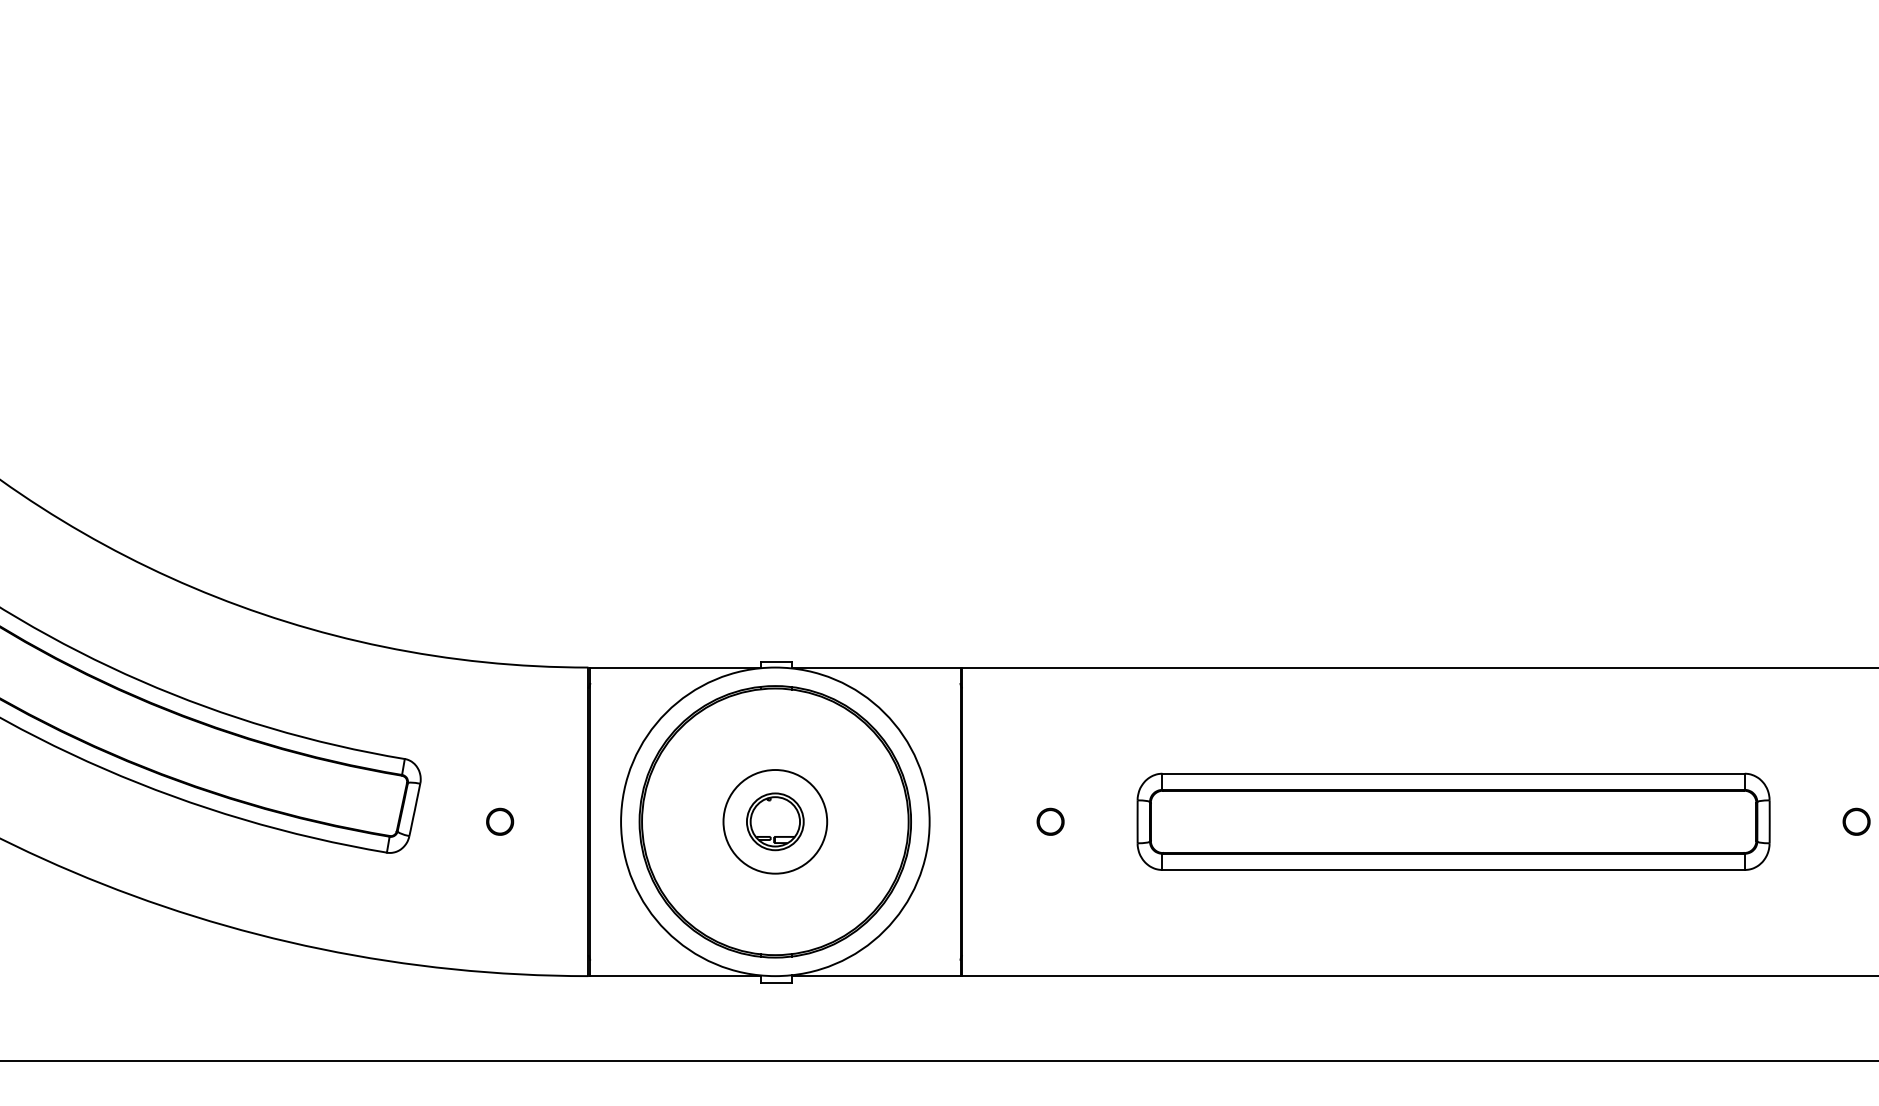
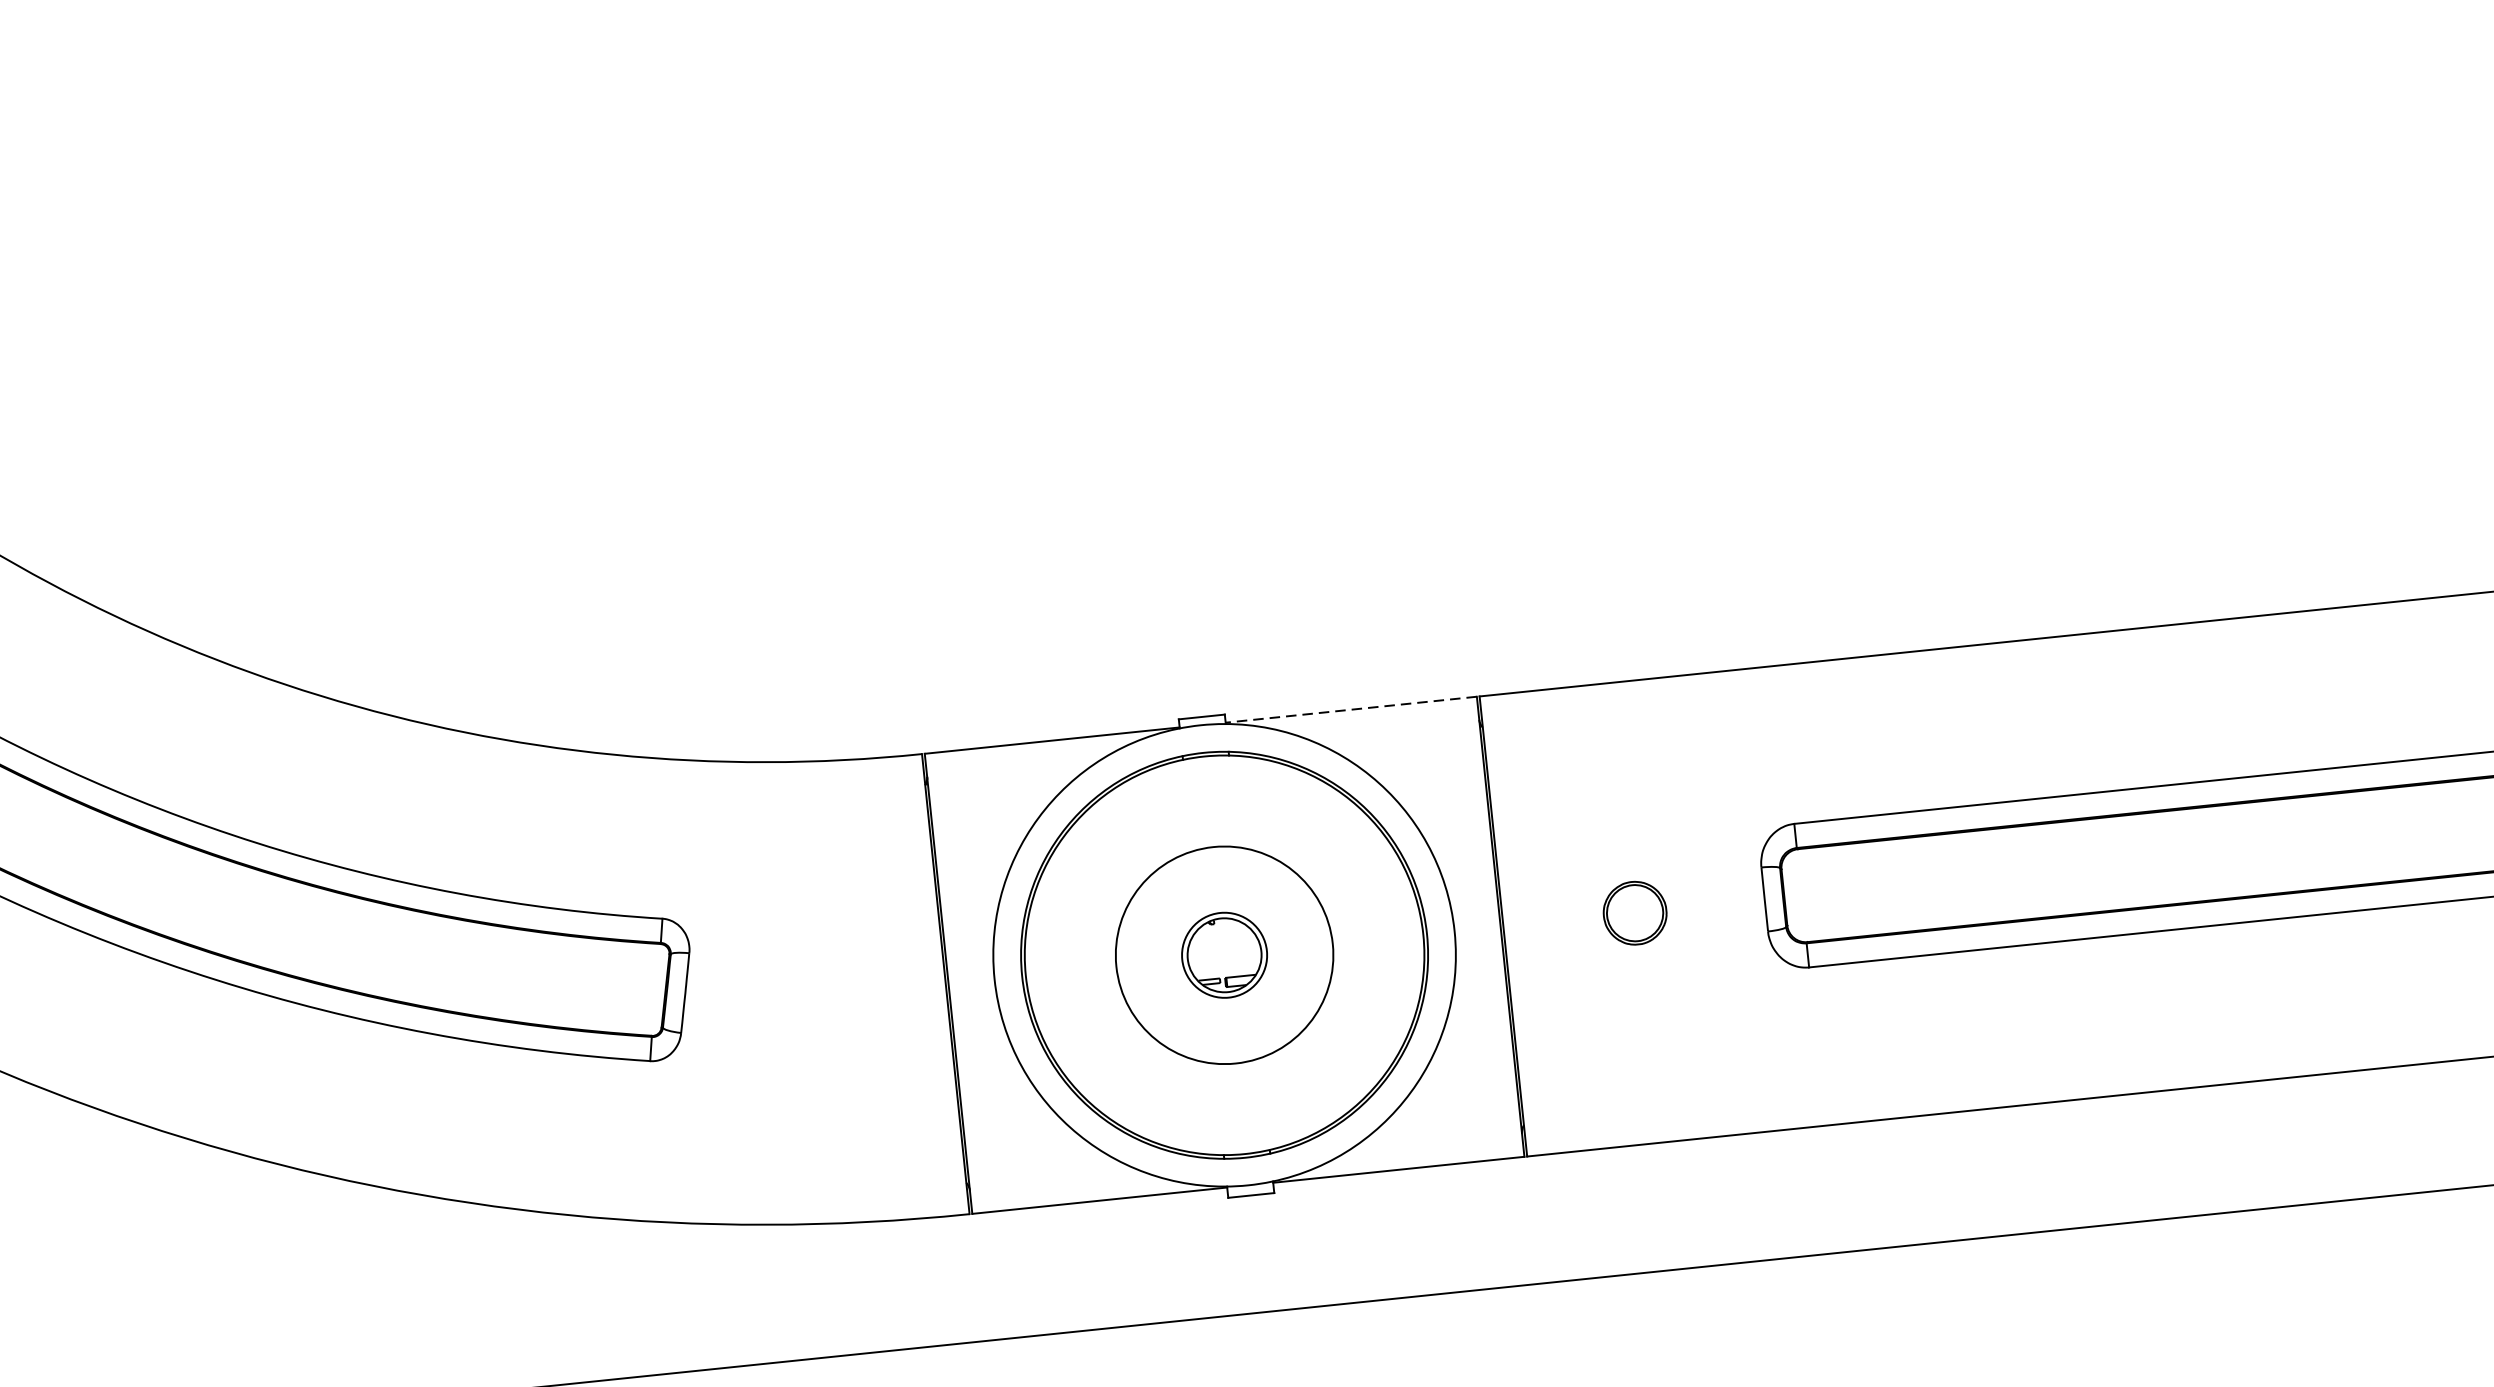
line: (875, 667) -> (1350, 709), solid -> dashed
part: (500, 821) -> (814, 997), removed
circle: (775, 821) -> (1224, 954), size x1.4
part: (1050, 821) -> (1634, 912), size x1.6

